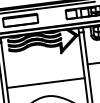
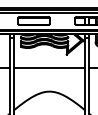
line: (45, 82) -> (49, 67), moved

